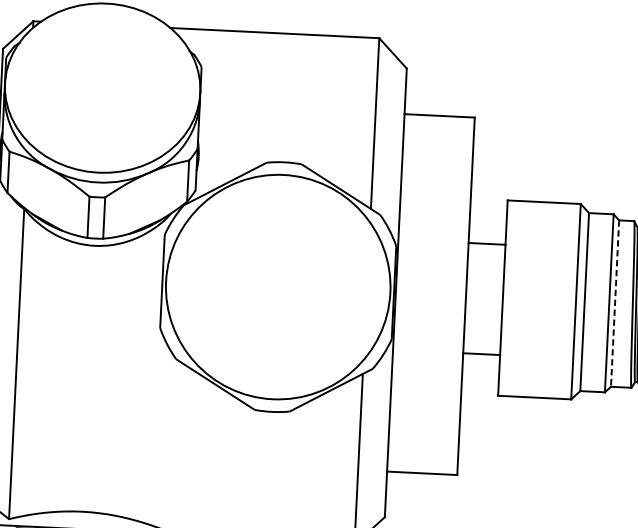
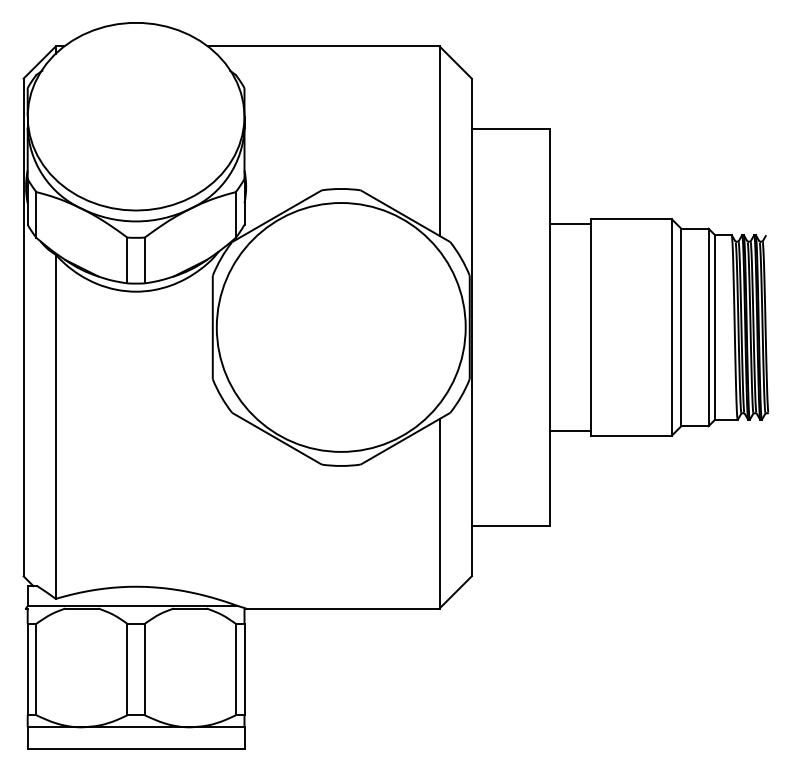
line: (486, 244) -> (569, 224), moved
line: (615, 303) -> (715, 327), dashed -> solid
line: (481, 353) -> (569, 430), moved

